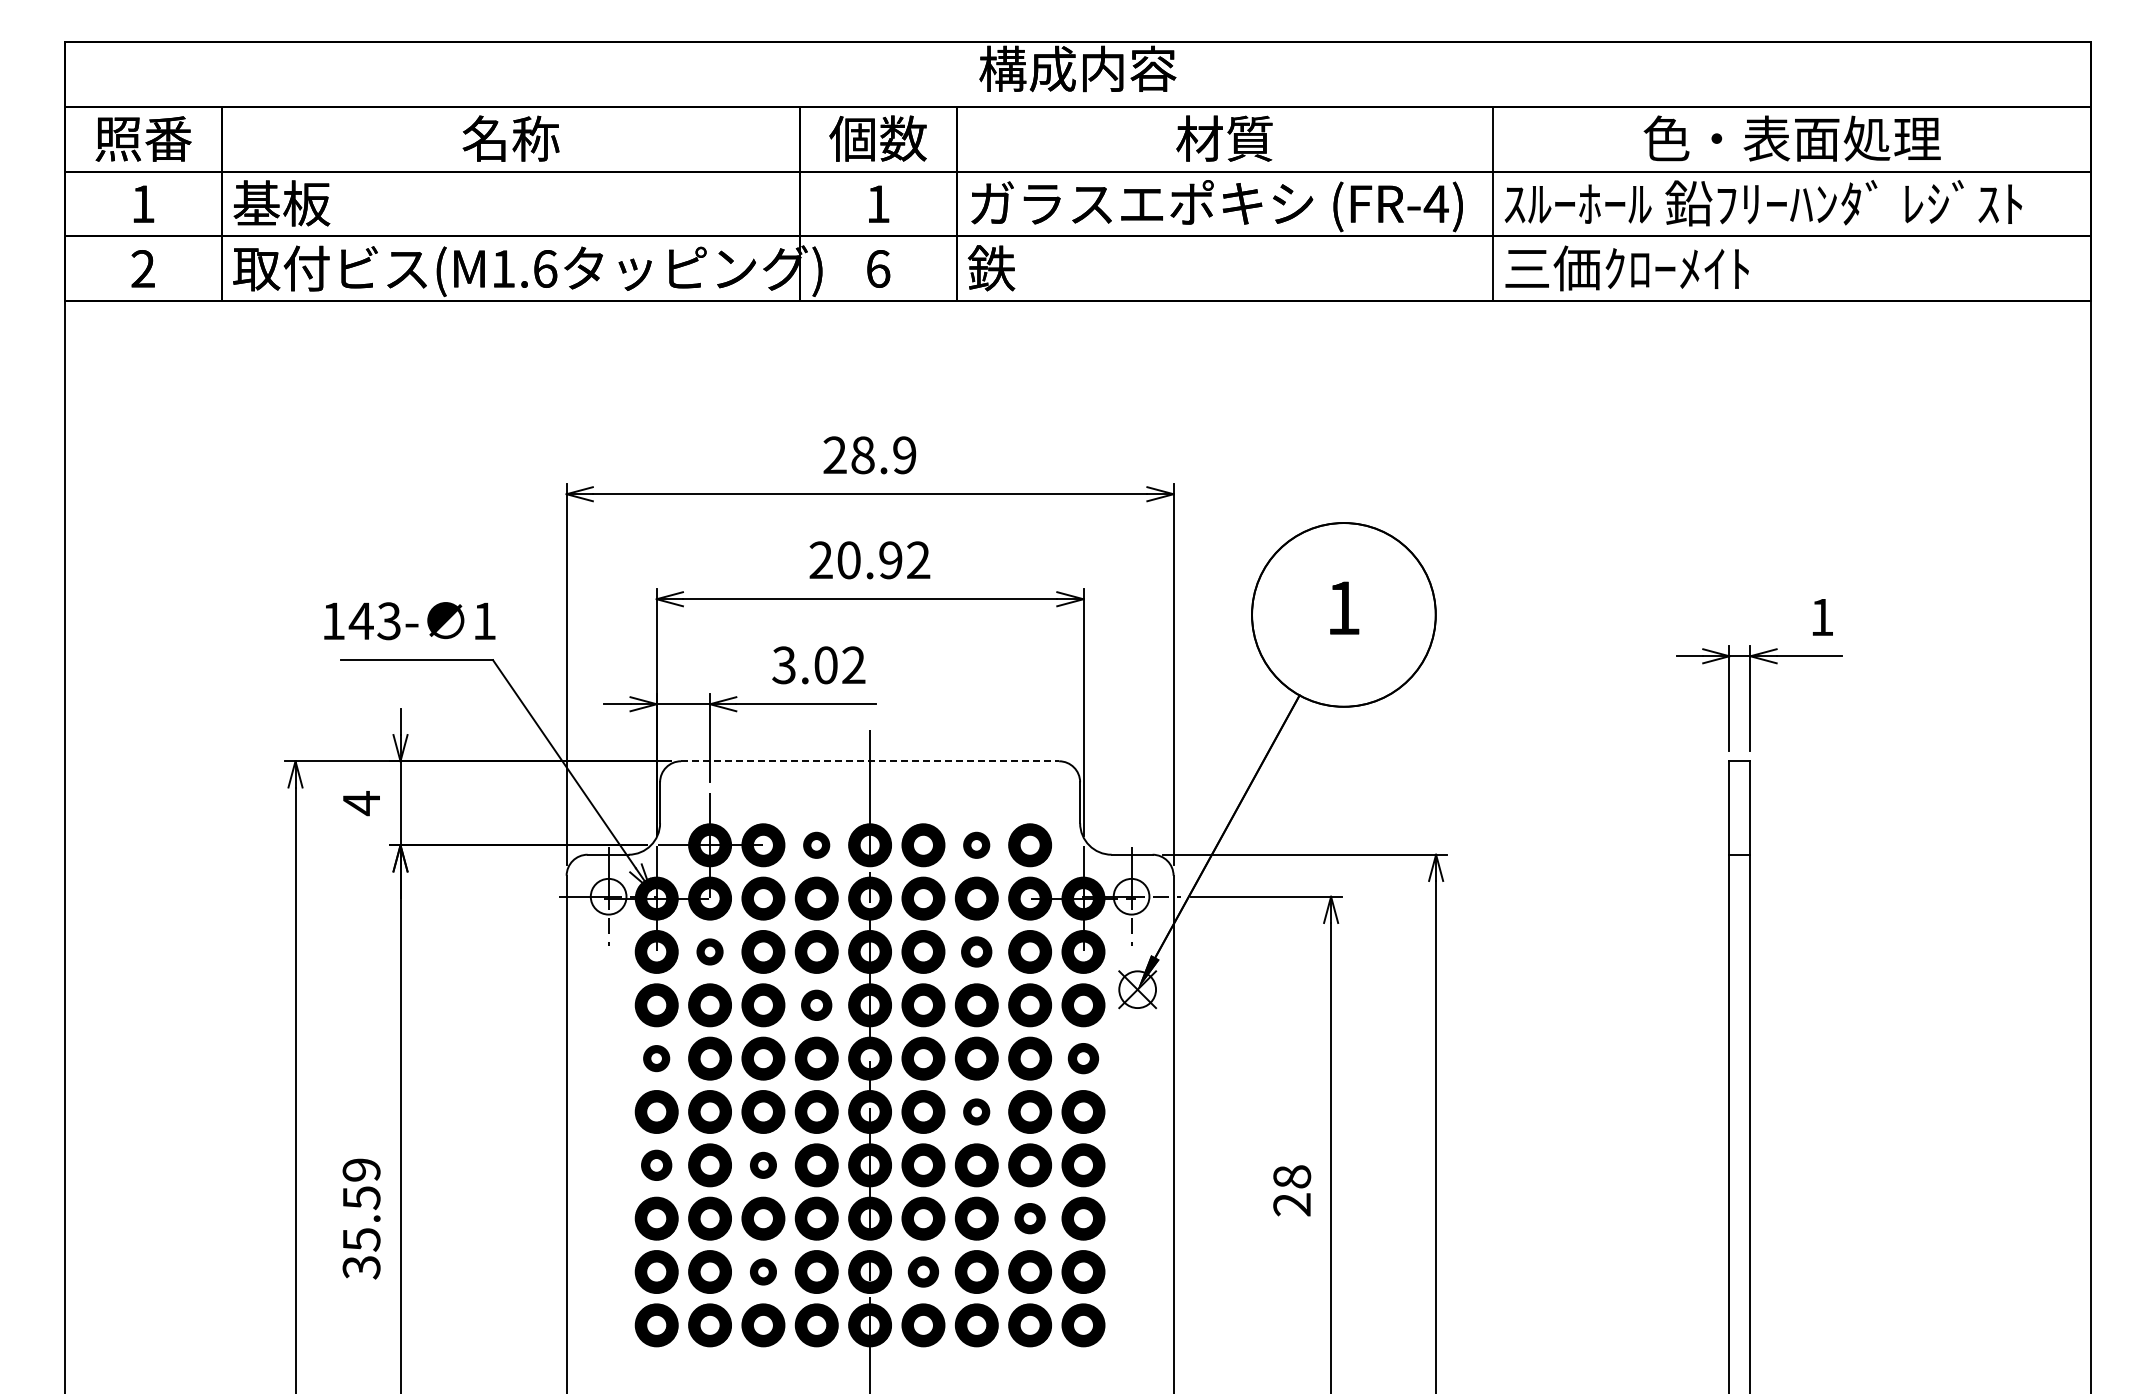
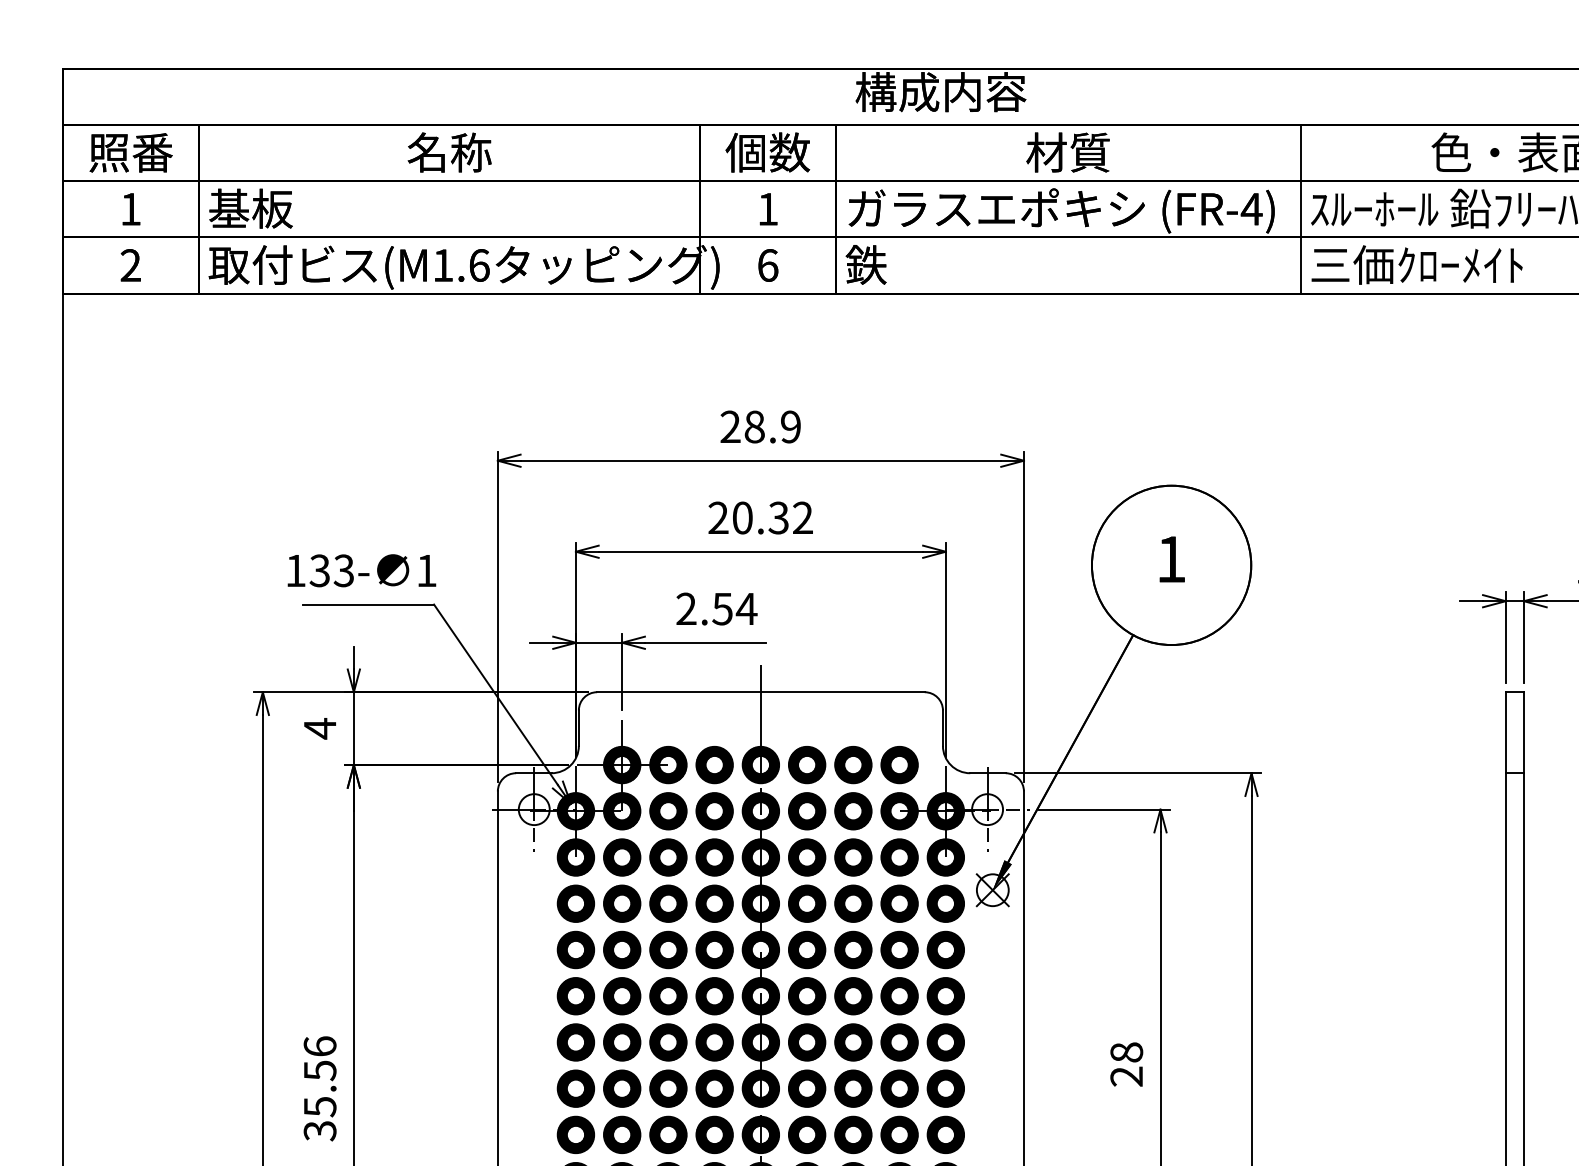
text: (890, 560) -> (778, 518), 20.92 -> 20.32
text: (360, 621) -> (319, 571), 143- -> 133-
text: (819, 665) -> (717, 609), 3.02 -> 2.54
line: (870, 761) -> (761, 692), dashed -> solid
part: (816, 845) -> (714, 765), size x1.67
part: (976, 845) -> (853, 765), size x1.67
part: (709, 951) -> (621, 857), size x1.67
part: (976, 951) -> (853, 857), size x1.43
part: (816, 1005) -> (714, 903), size x1.43
part: (656, 1058) -> (575, 949), size x1.67
part: (1083, 1058) -> (945, 949), size x1.43
part: (976, 1111) -> (853, 995), size x1.67
part: (656, 1165) -> (575, 1042), size x1.43
part: (763, 1165) -> (668, 1042), size x1.67
text: (361, 1169) -> (320, 1046), 35.59 -> 35.56
part: (1029, 1218) -> (899, 1088), size x1.43
part: (763, 1271) -> (668, 1134), size x1.67
part: (923, 1271) -> (807, 1134), size x1.43

